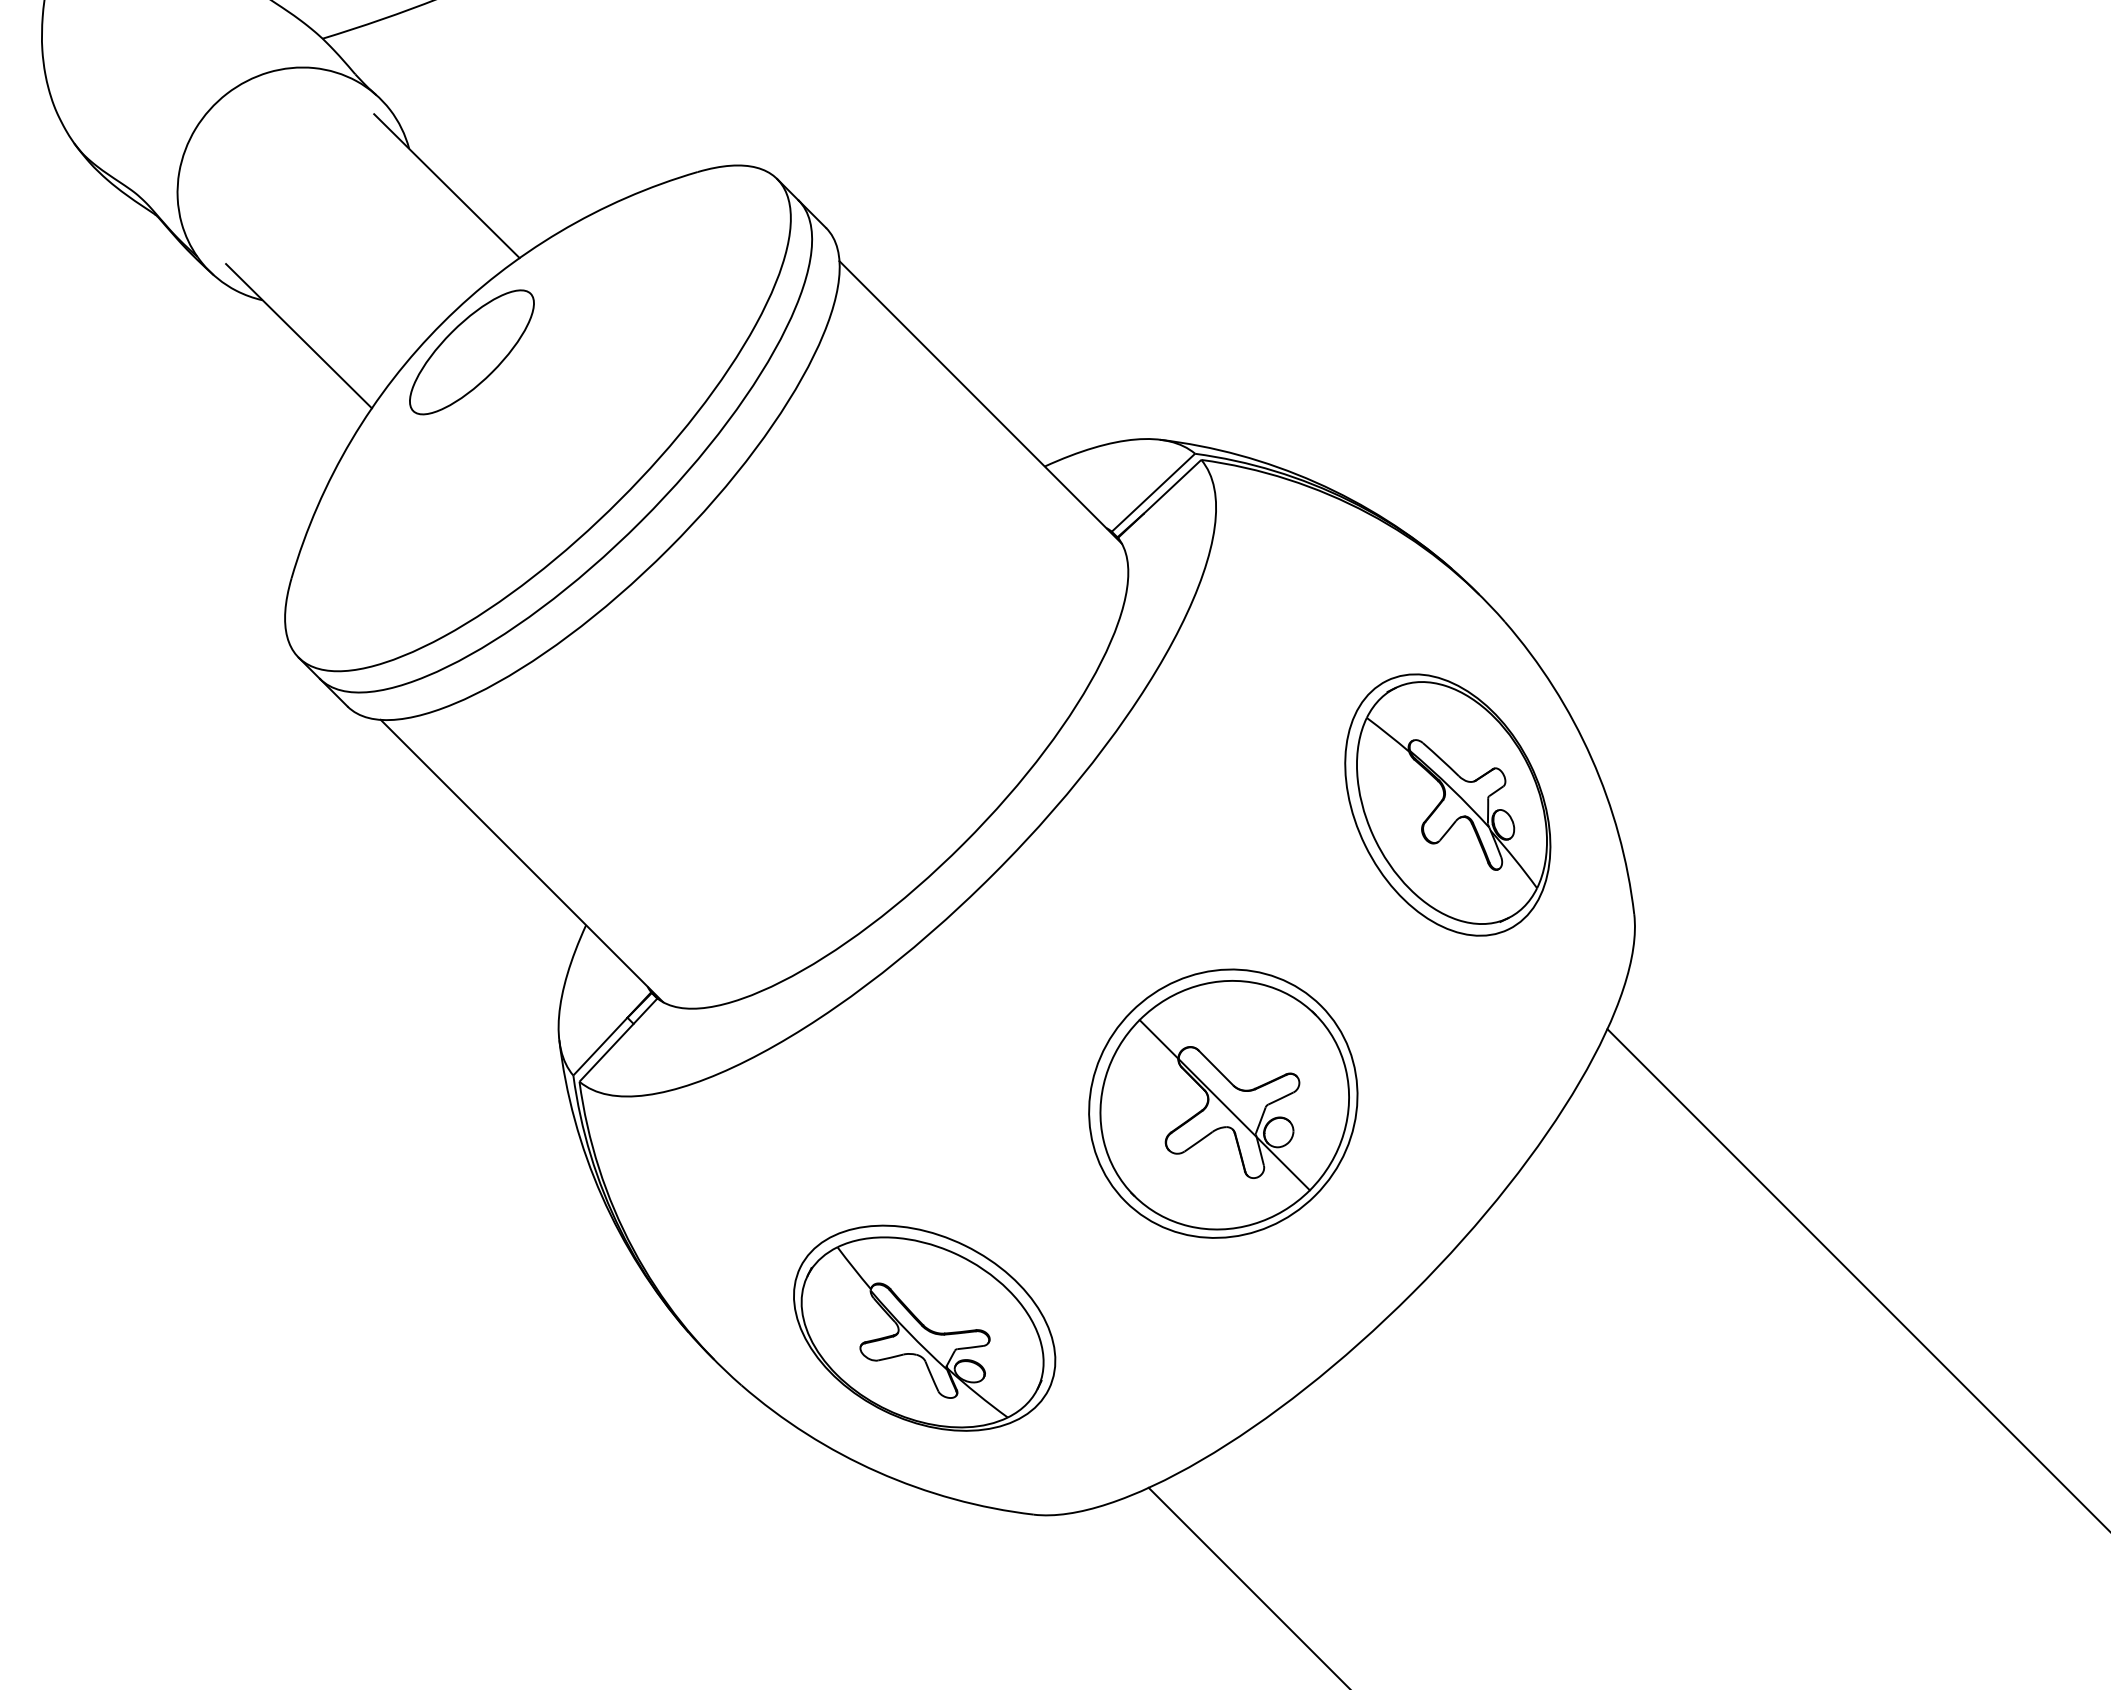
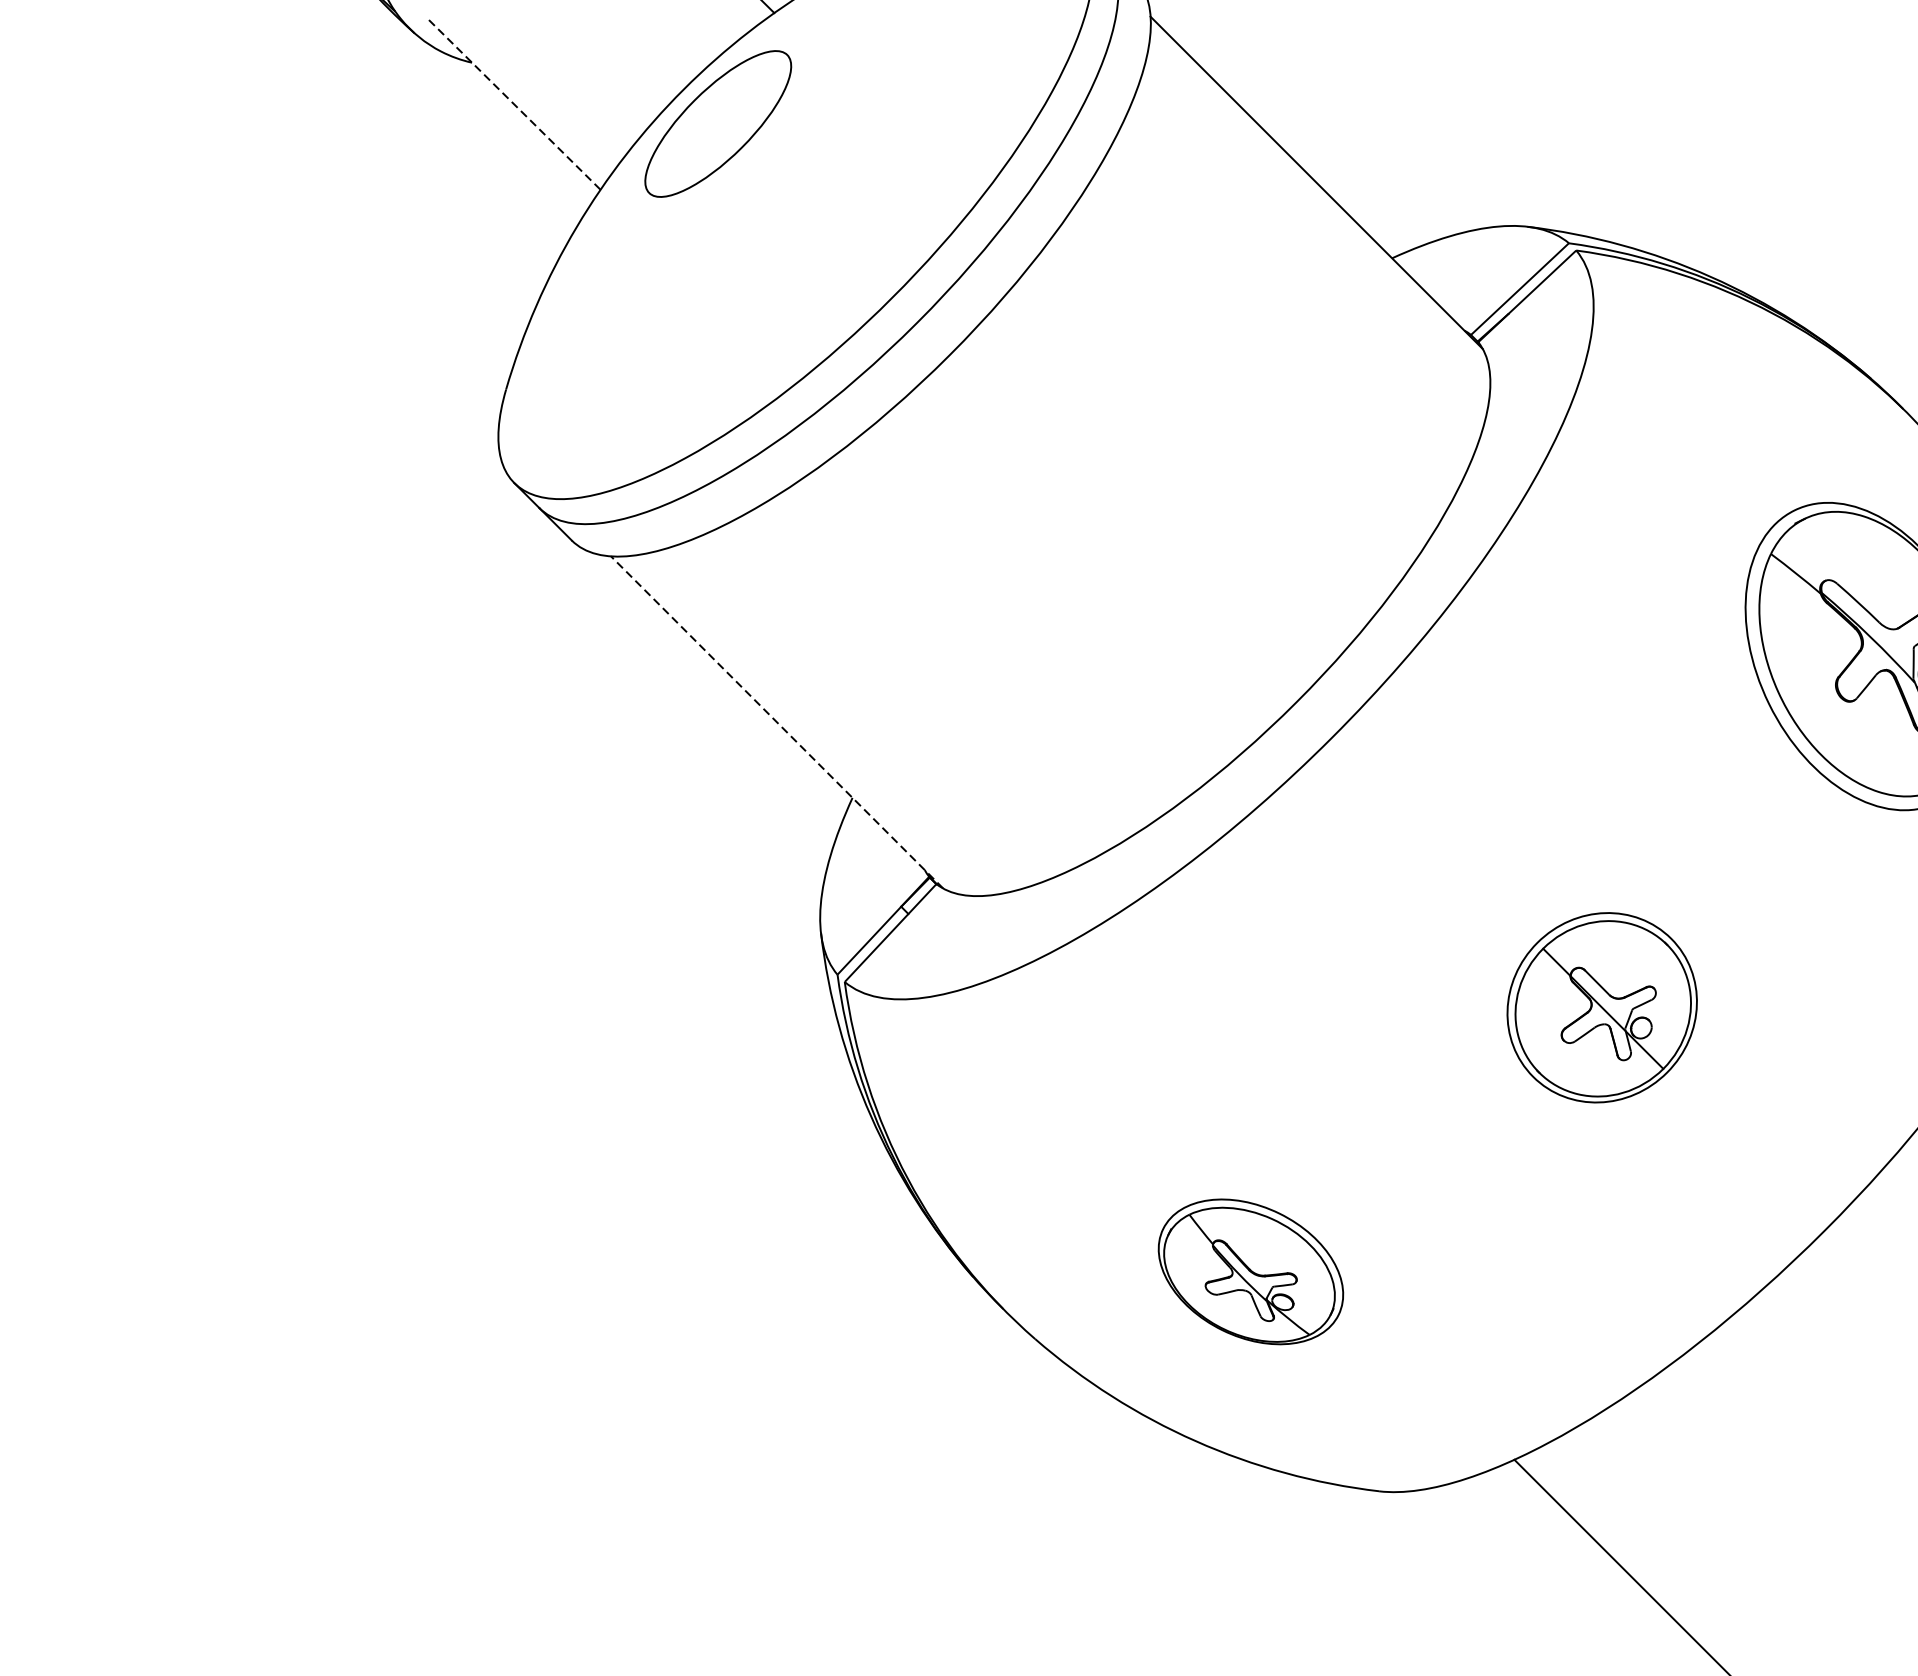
line: (299, 336) -> (515, 105), solid -> dashed
line: (521, 861) -> (776, 722), solid -> dashed
part: (1223, 1103) -> (1602, 1007), size x0.6
part: (924, 1327) -> (1250, 1271), size x0.6

